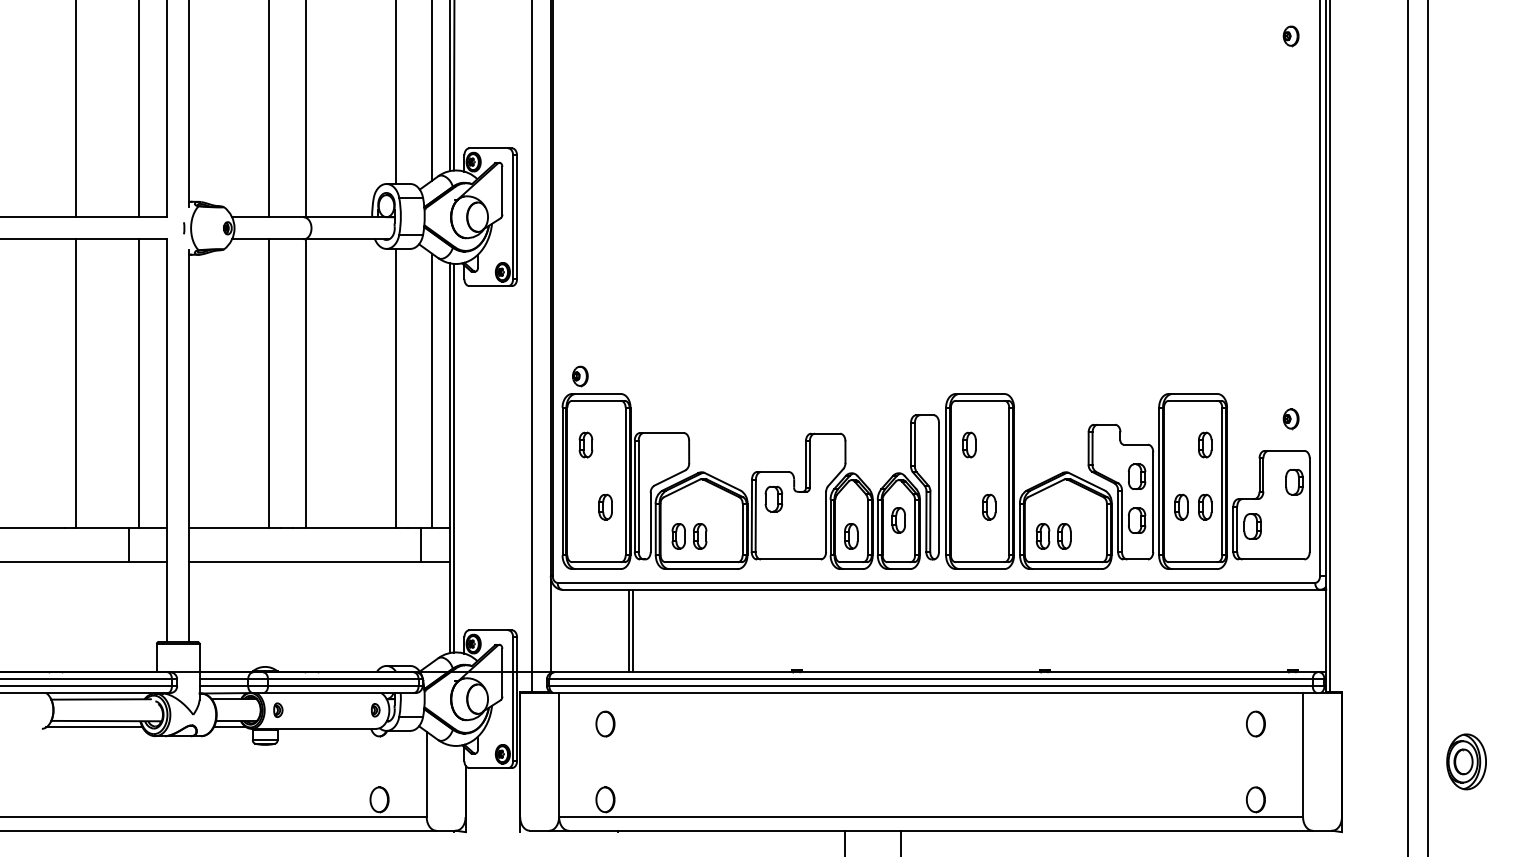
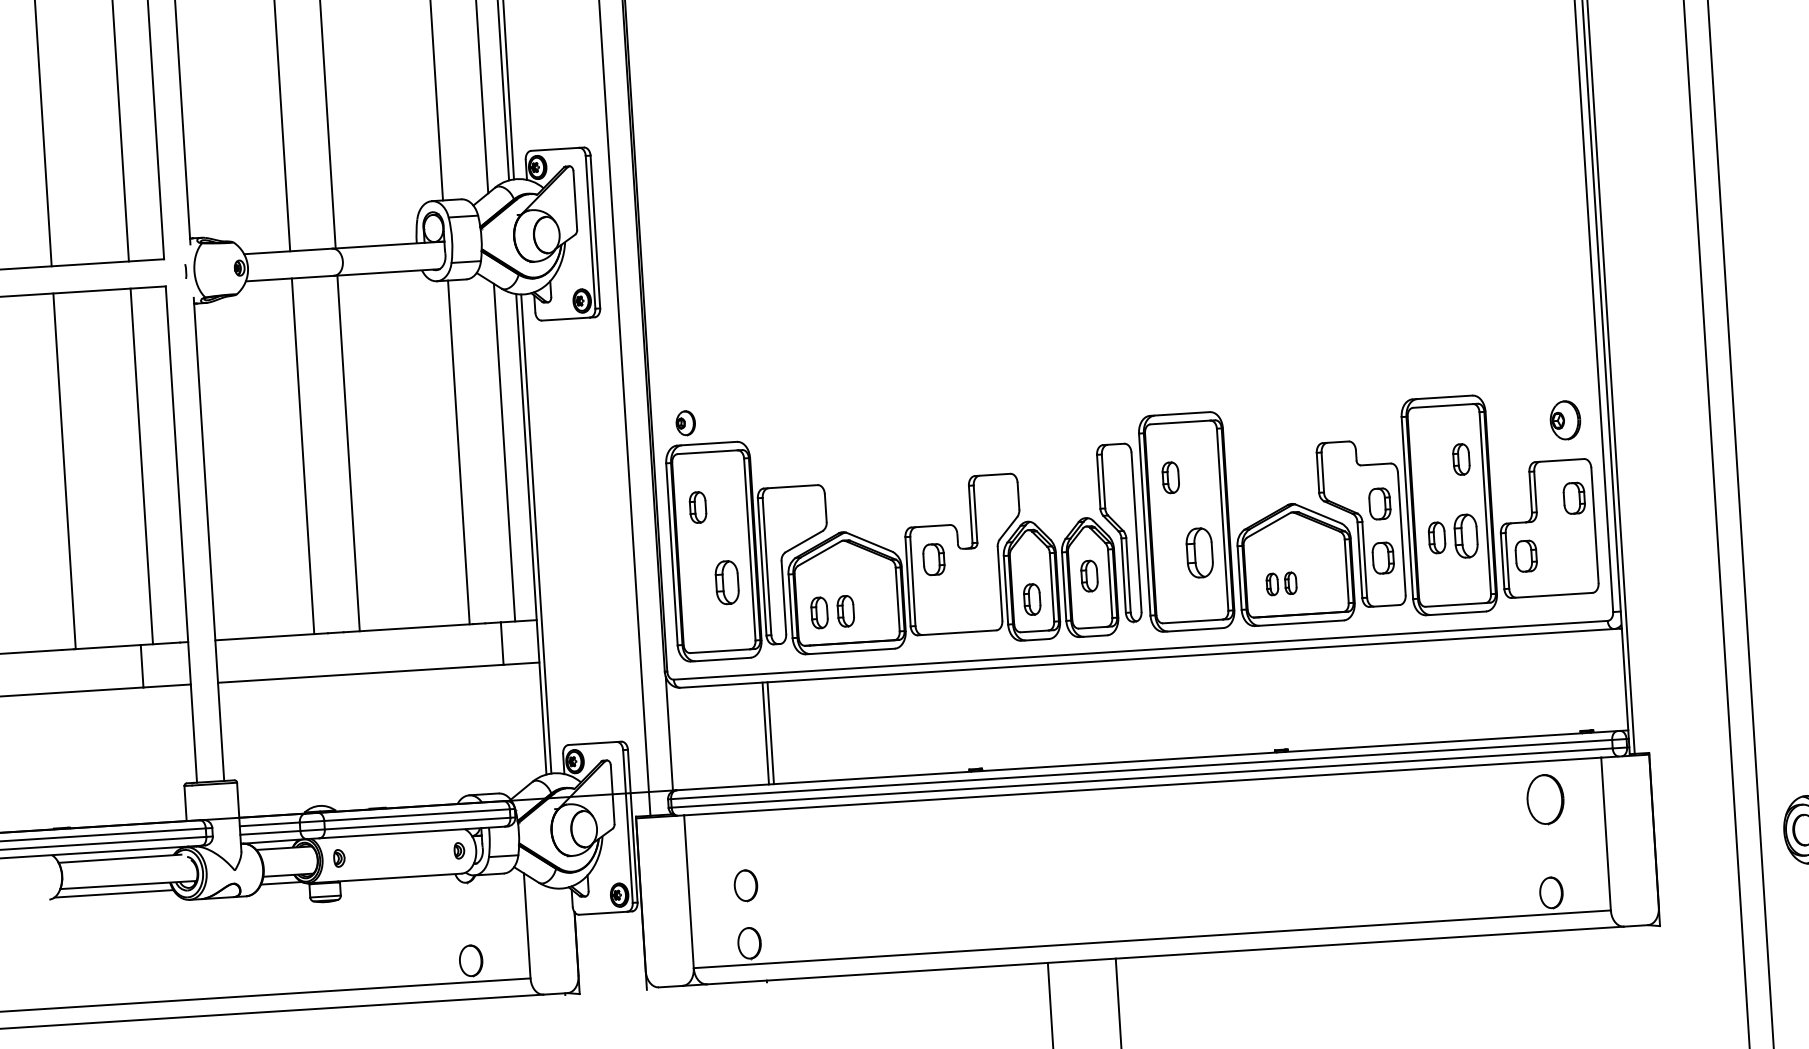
part: (1290, 419) -> (1564, 421), size x1.6
part: (605, 506) -> (726, 581), size x1.4
part: (989, 506) -> (1200, 552), size x1.6
part: (1205, 506) -> (1466, 535), size x1.4
part: (1053, 536) -> (1281, 584), size x0.7
part: (605, 723) -> (745, 885), moved
part: (1255, 723) -> (1545, 798), size x1.6

